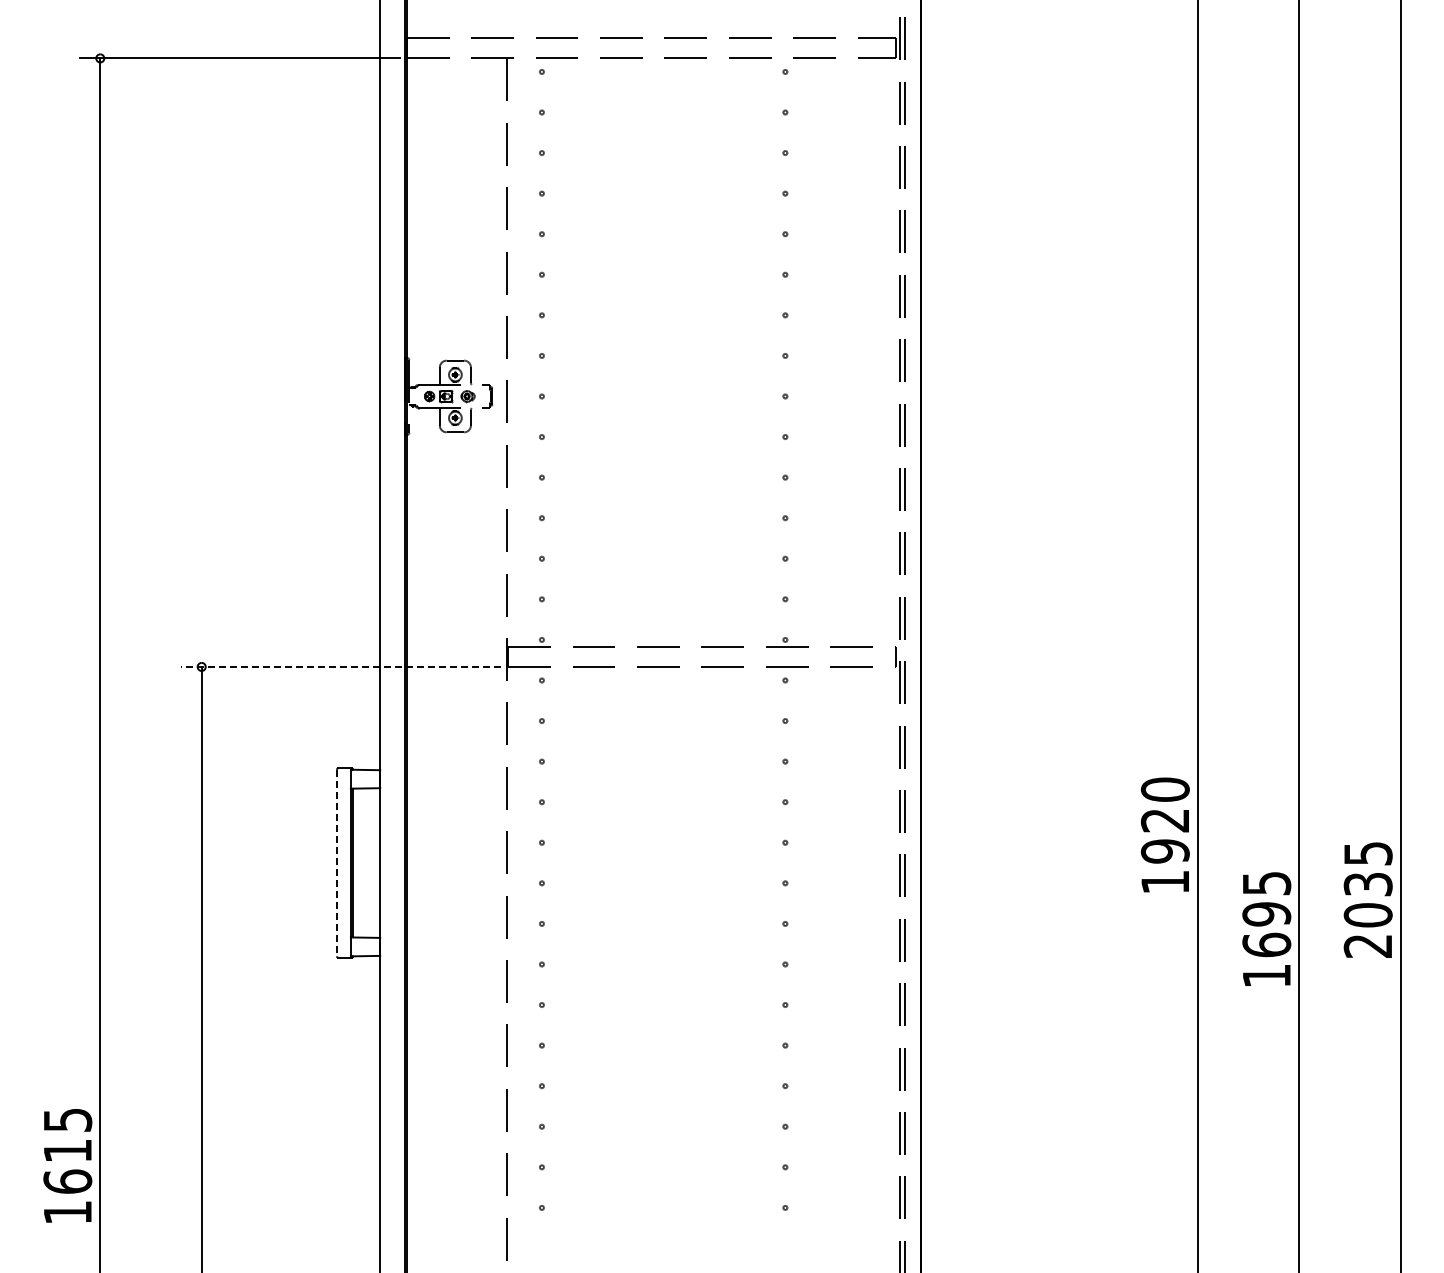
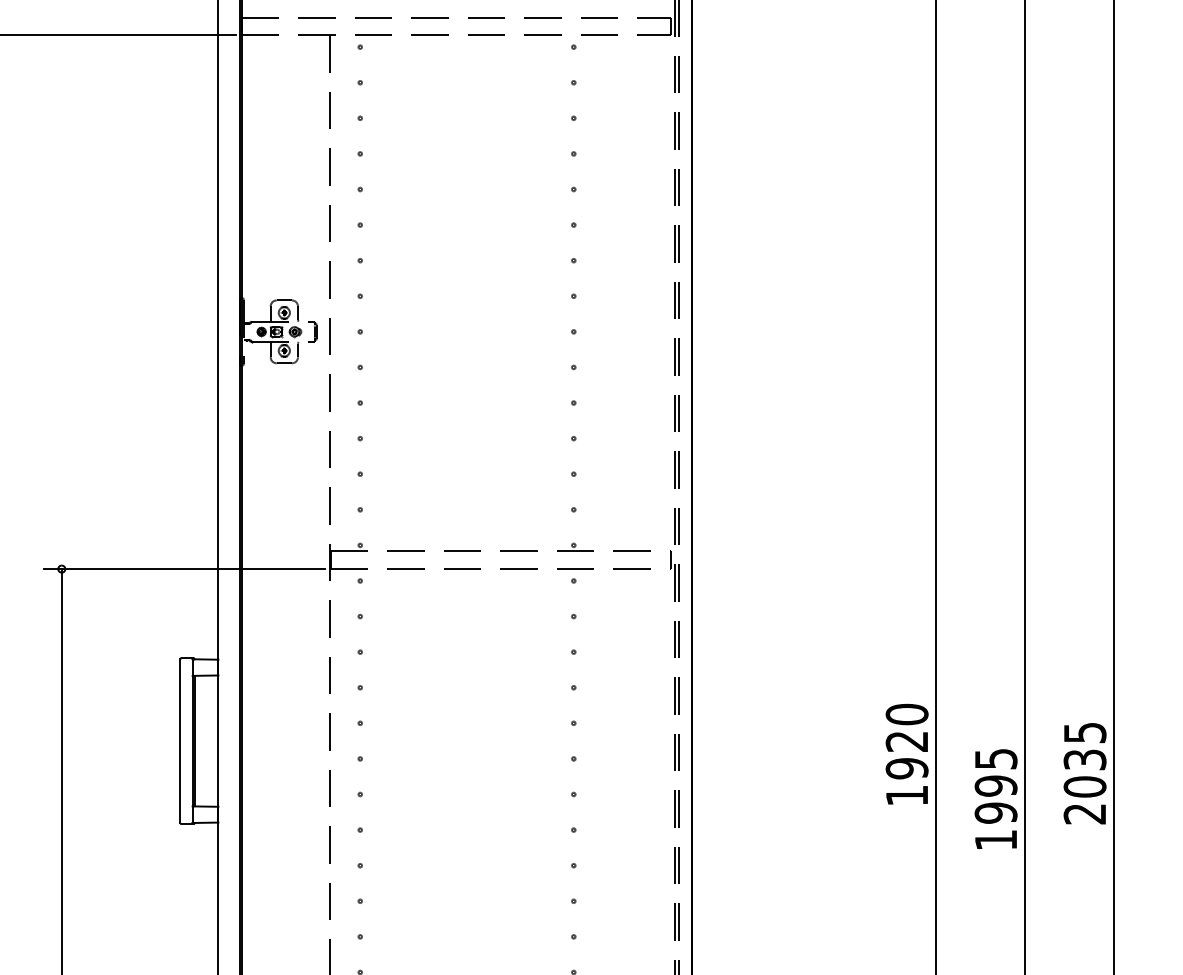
line: (341, 666) -> (184, 568), dashed -> solid
text: (1165, 834) -> (907, 753), moved
line: (336, 863) -> (180, 741), dashed -> solid
text: (1266, 944) -> (995, 812), 1695 -> 1995

